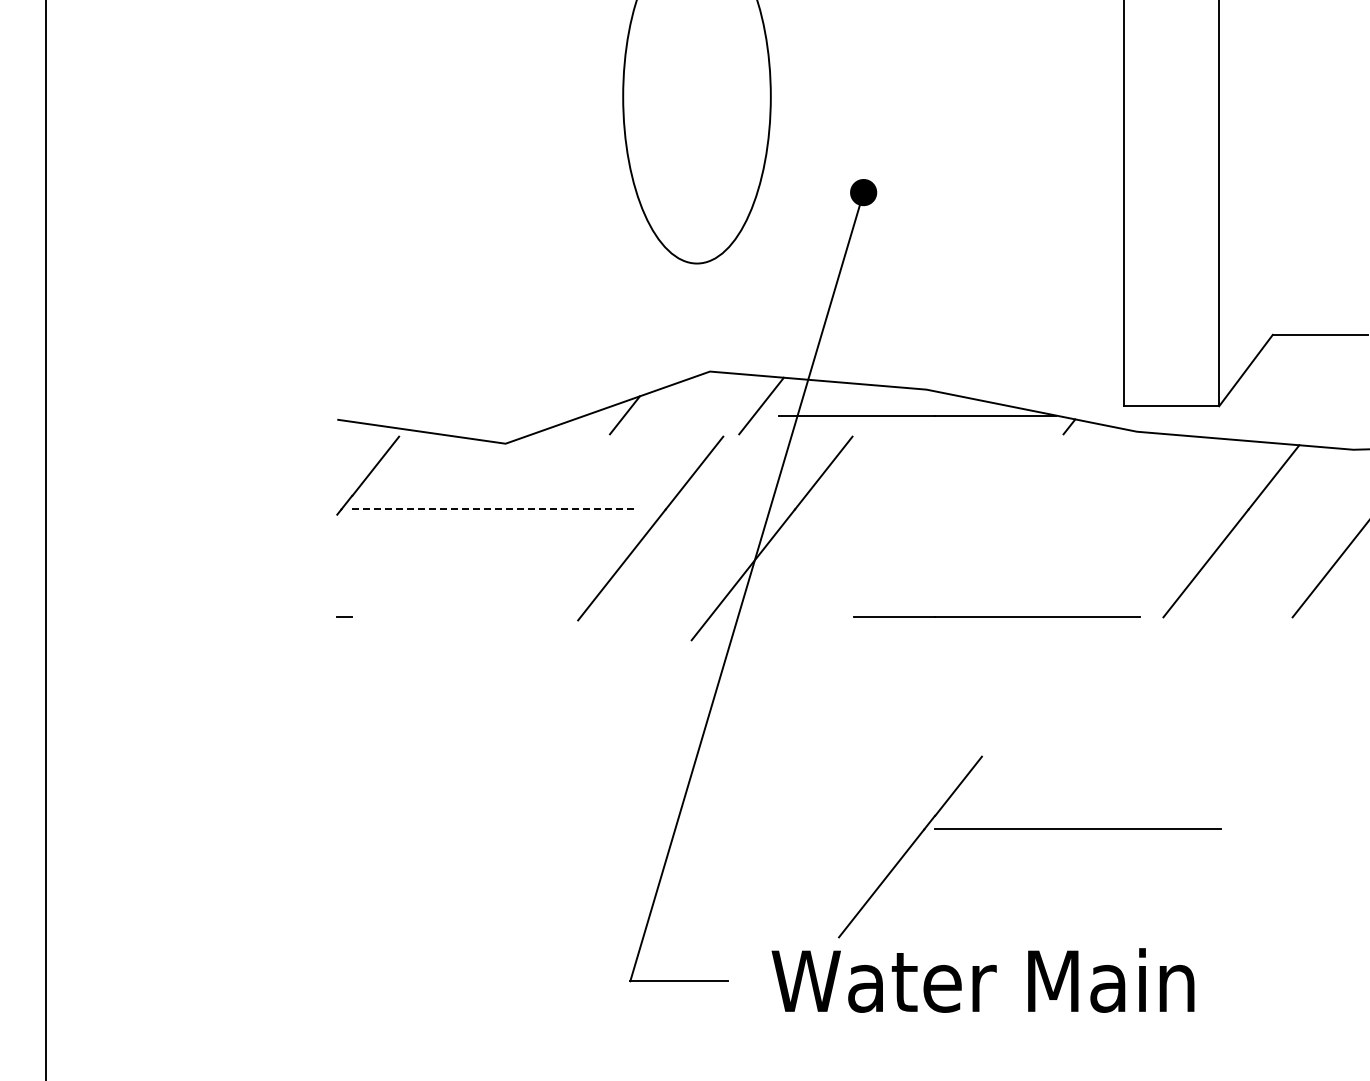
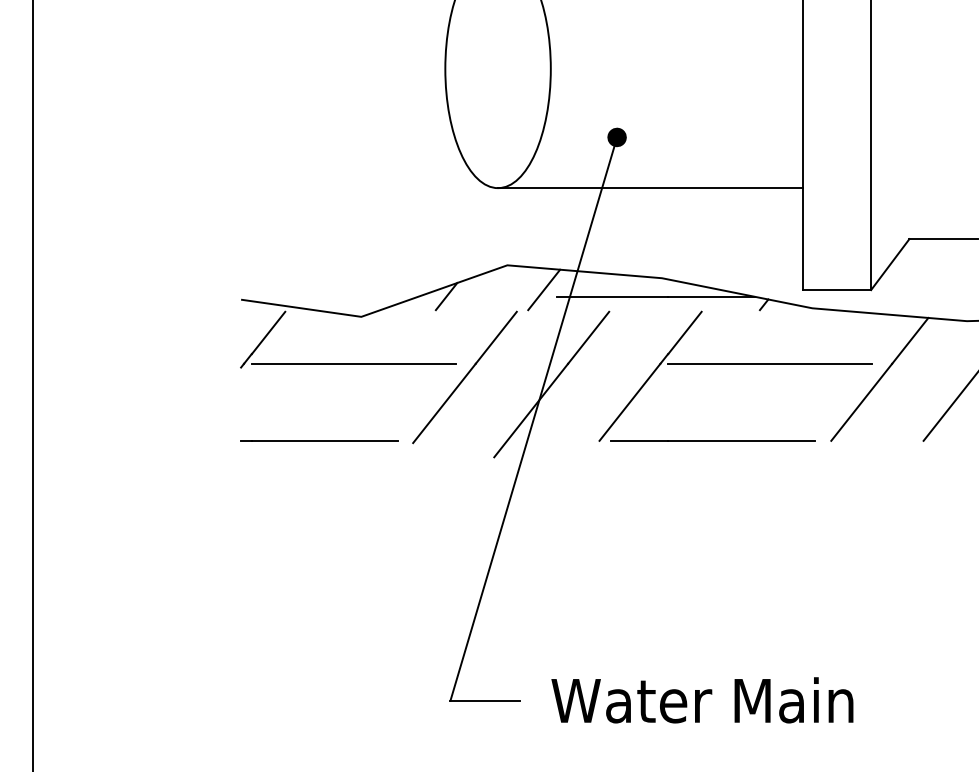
line: (909, 263) -> (649, 188), added
line: (495, 509) -> (354, 363), dashed -> solid
line: (454, 617) -> (324, 441), added
part: (1029, 829) -> (735, 363), moved

